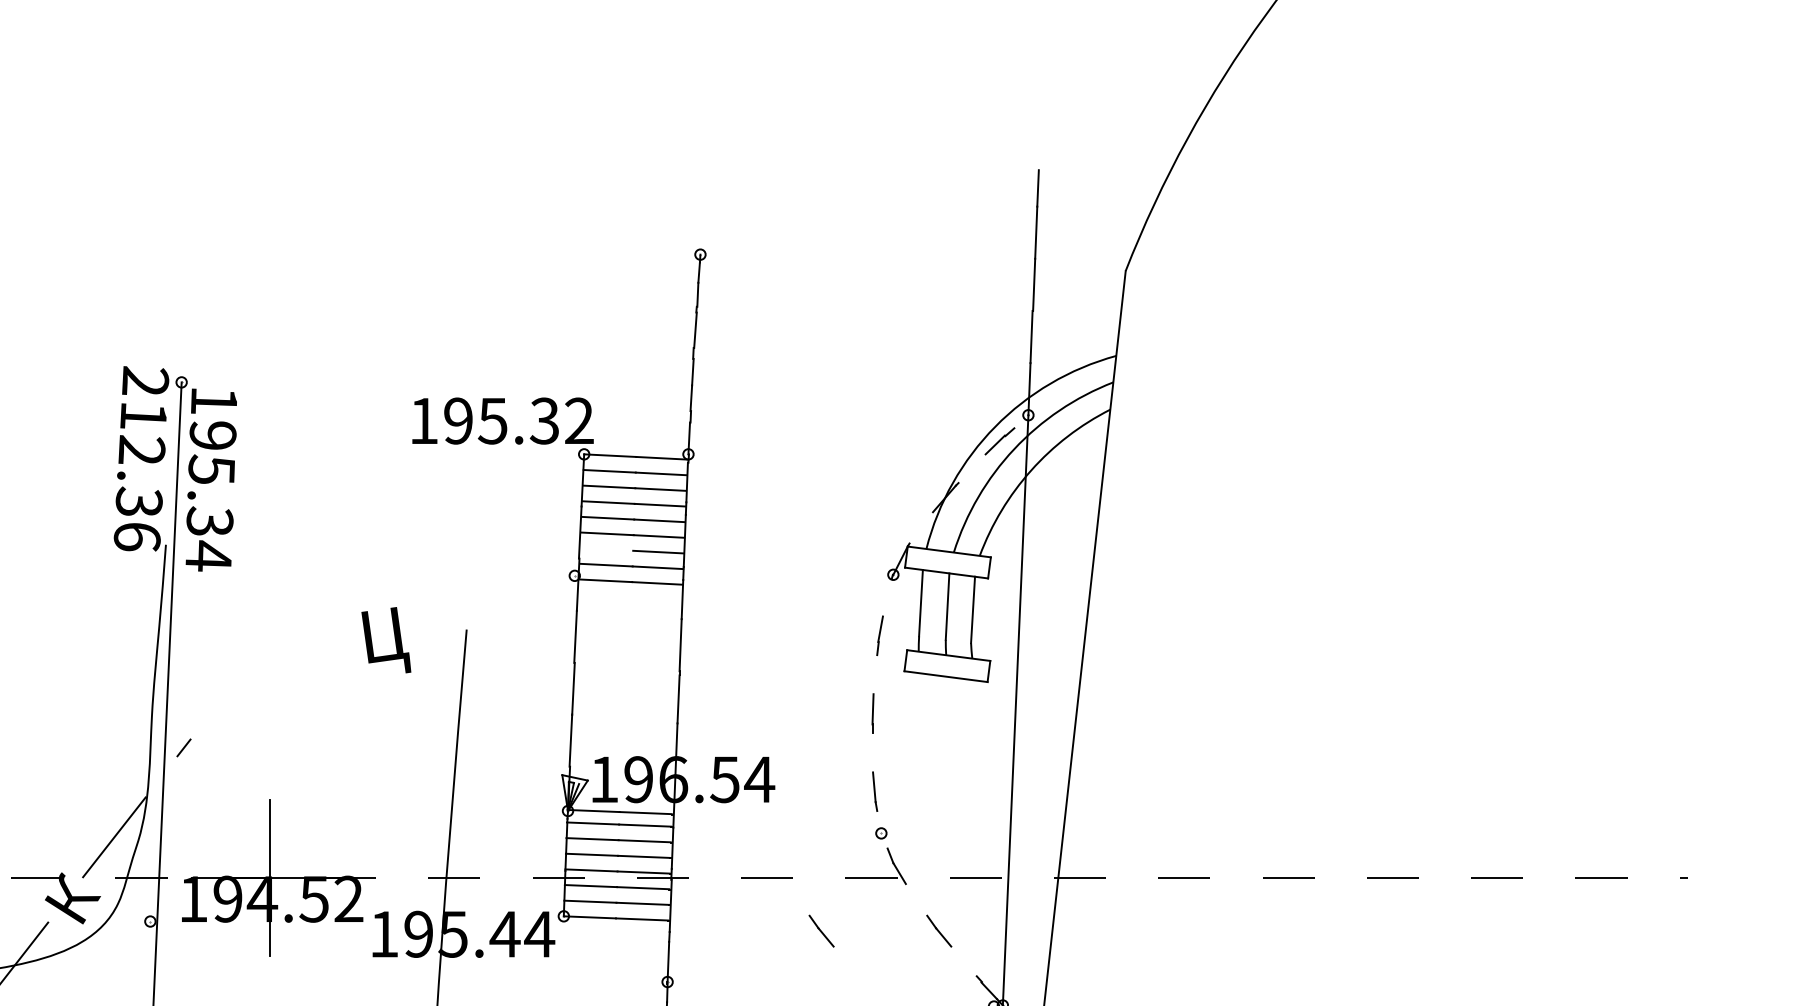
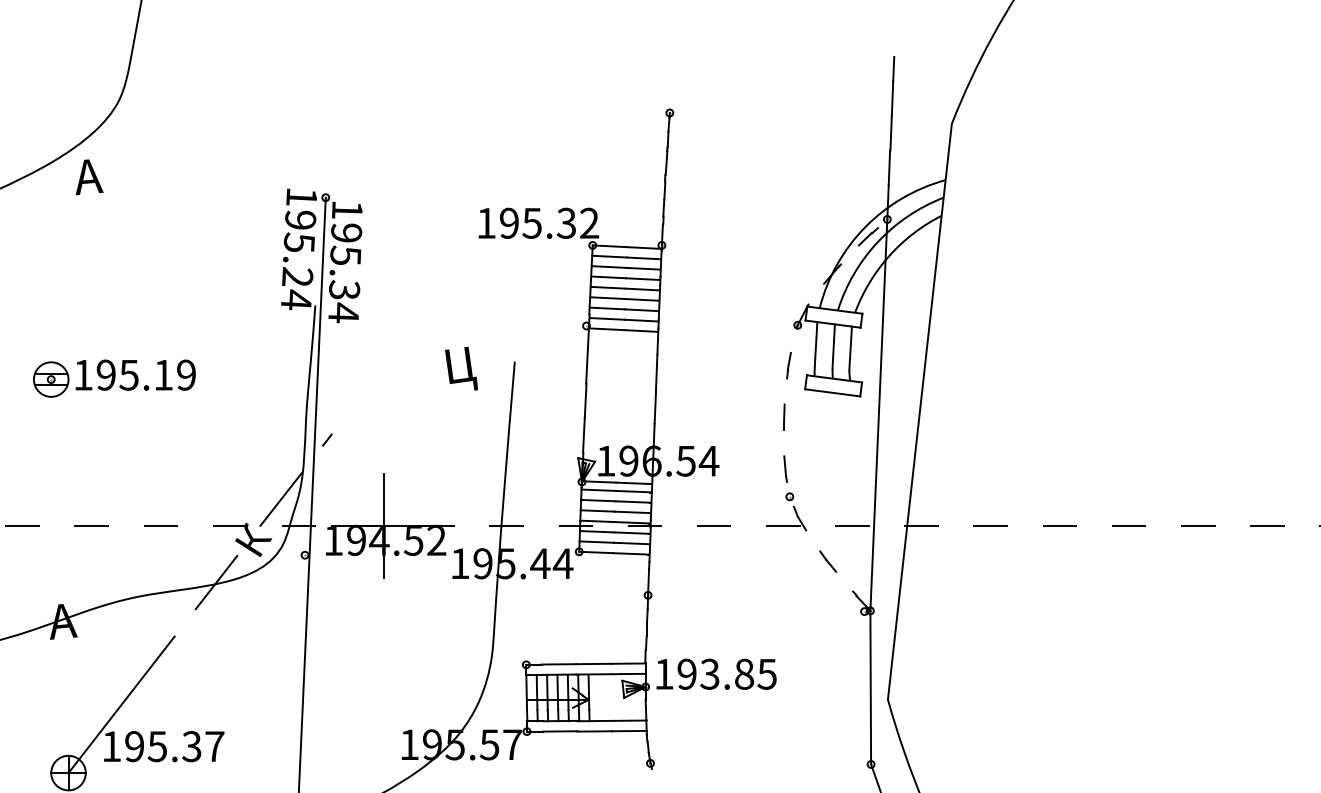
text: (140, 458) -> (298, 248), 212.36 -> 195.24
line: (606, 549) -> (607, 308), added
line: (822, 930) -> (750, 561), removed

